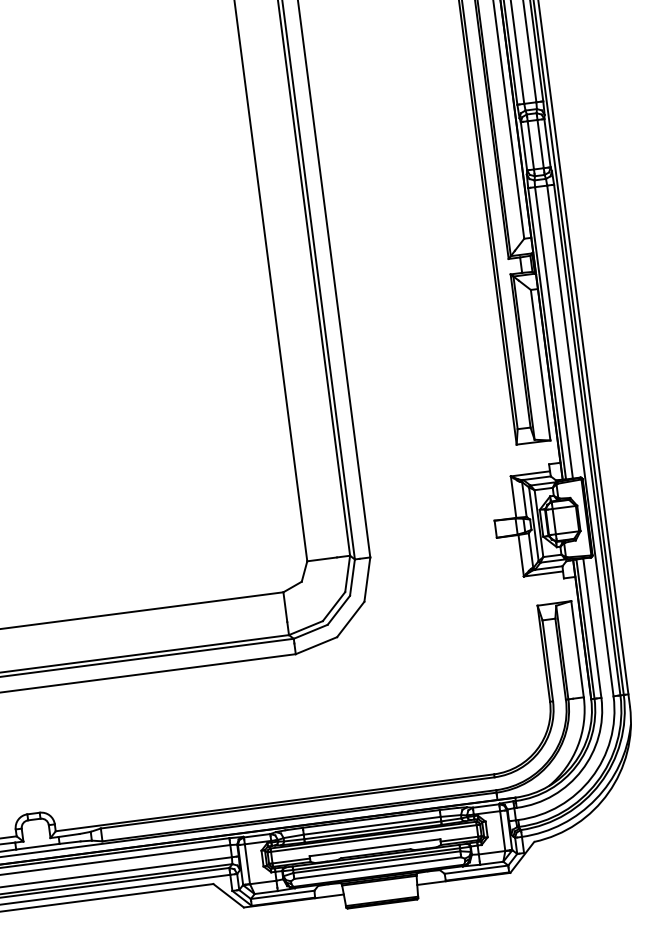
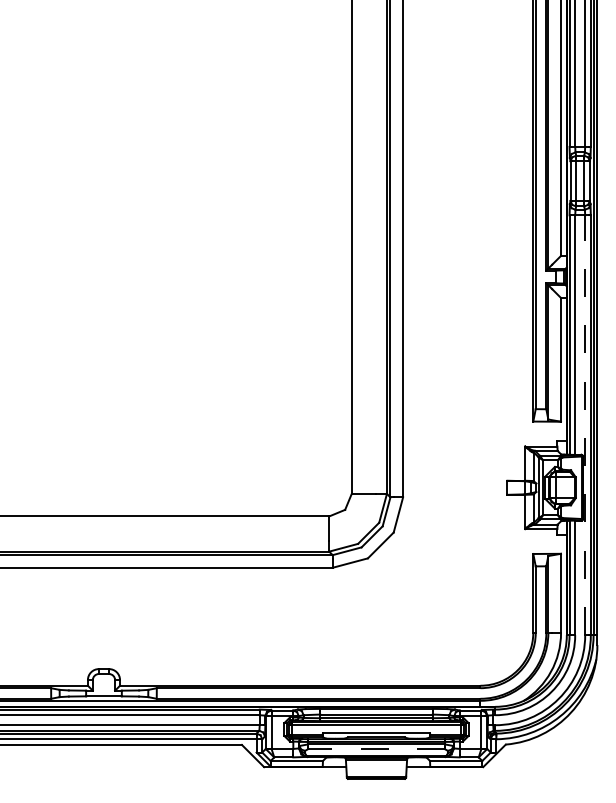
line: (580, 441) -> (585, 425), solid -> dashed
line: (377, 868) -> (376, 749), solid -> dashed

